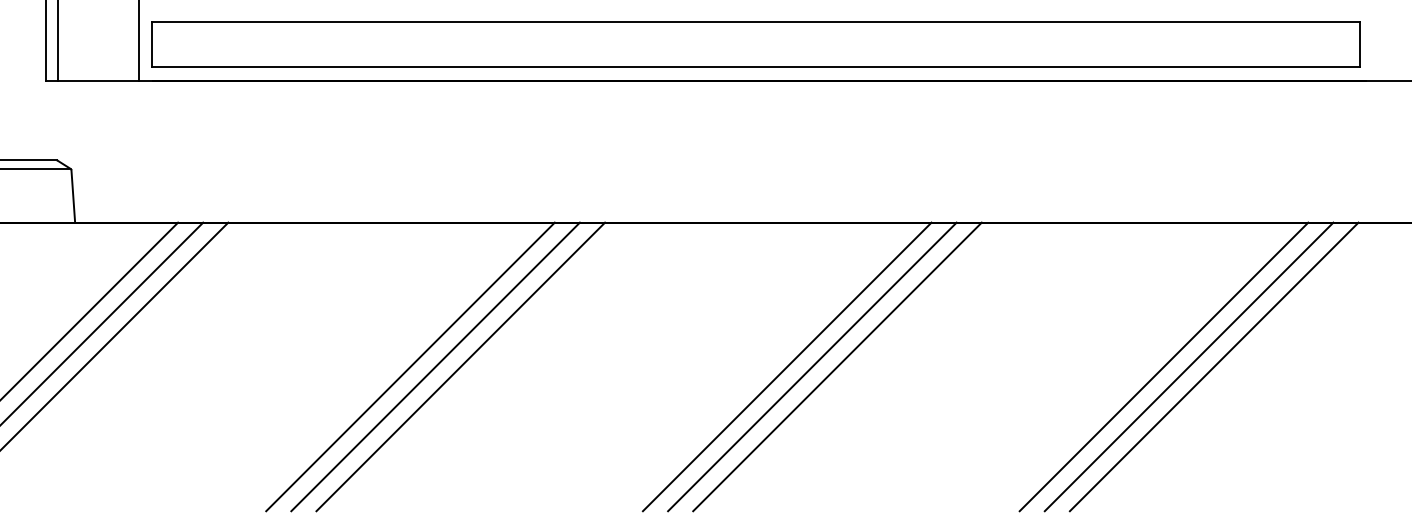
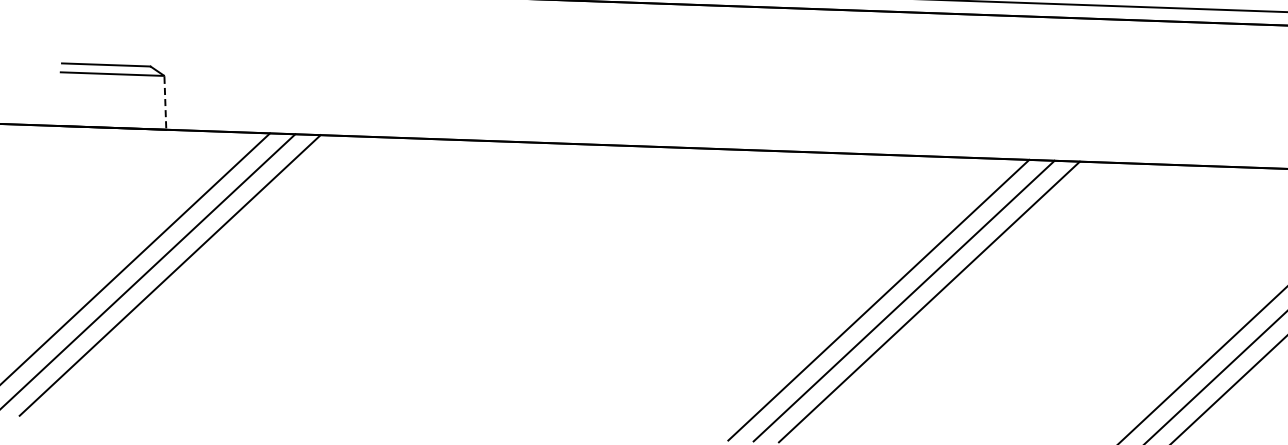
line: (73, 196) -> (165, 103), solid -> dashed
line: (410, 366) -> (499, 286), removed
line: (435, 366) -> (524, 287), removed
line: (460, 366) -> (549, 288), removed

